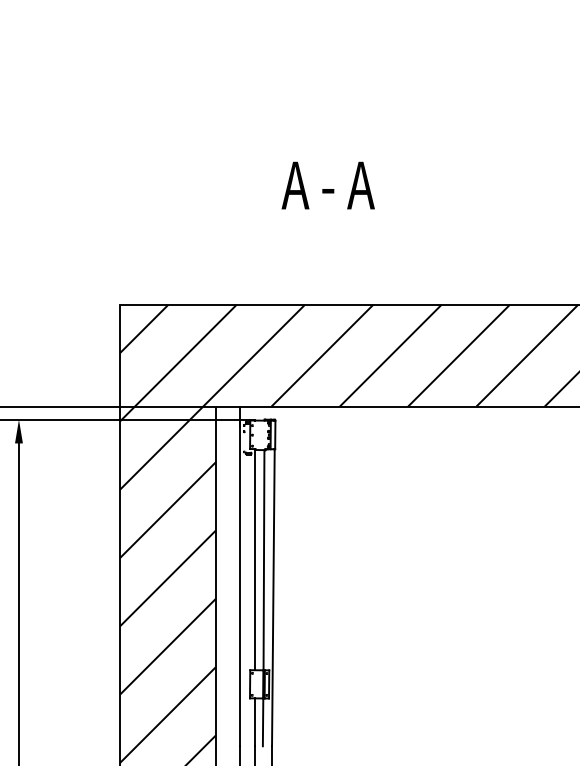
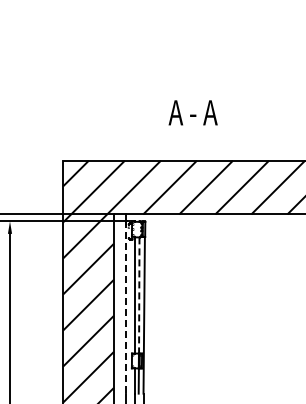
text: (326, 184) -> (192, 112), moved
line: (264, 560) -> (139, 295), solid -> dashed
line: (239, 584) -> (126, 308), solid -> dashed

